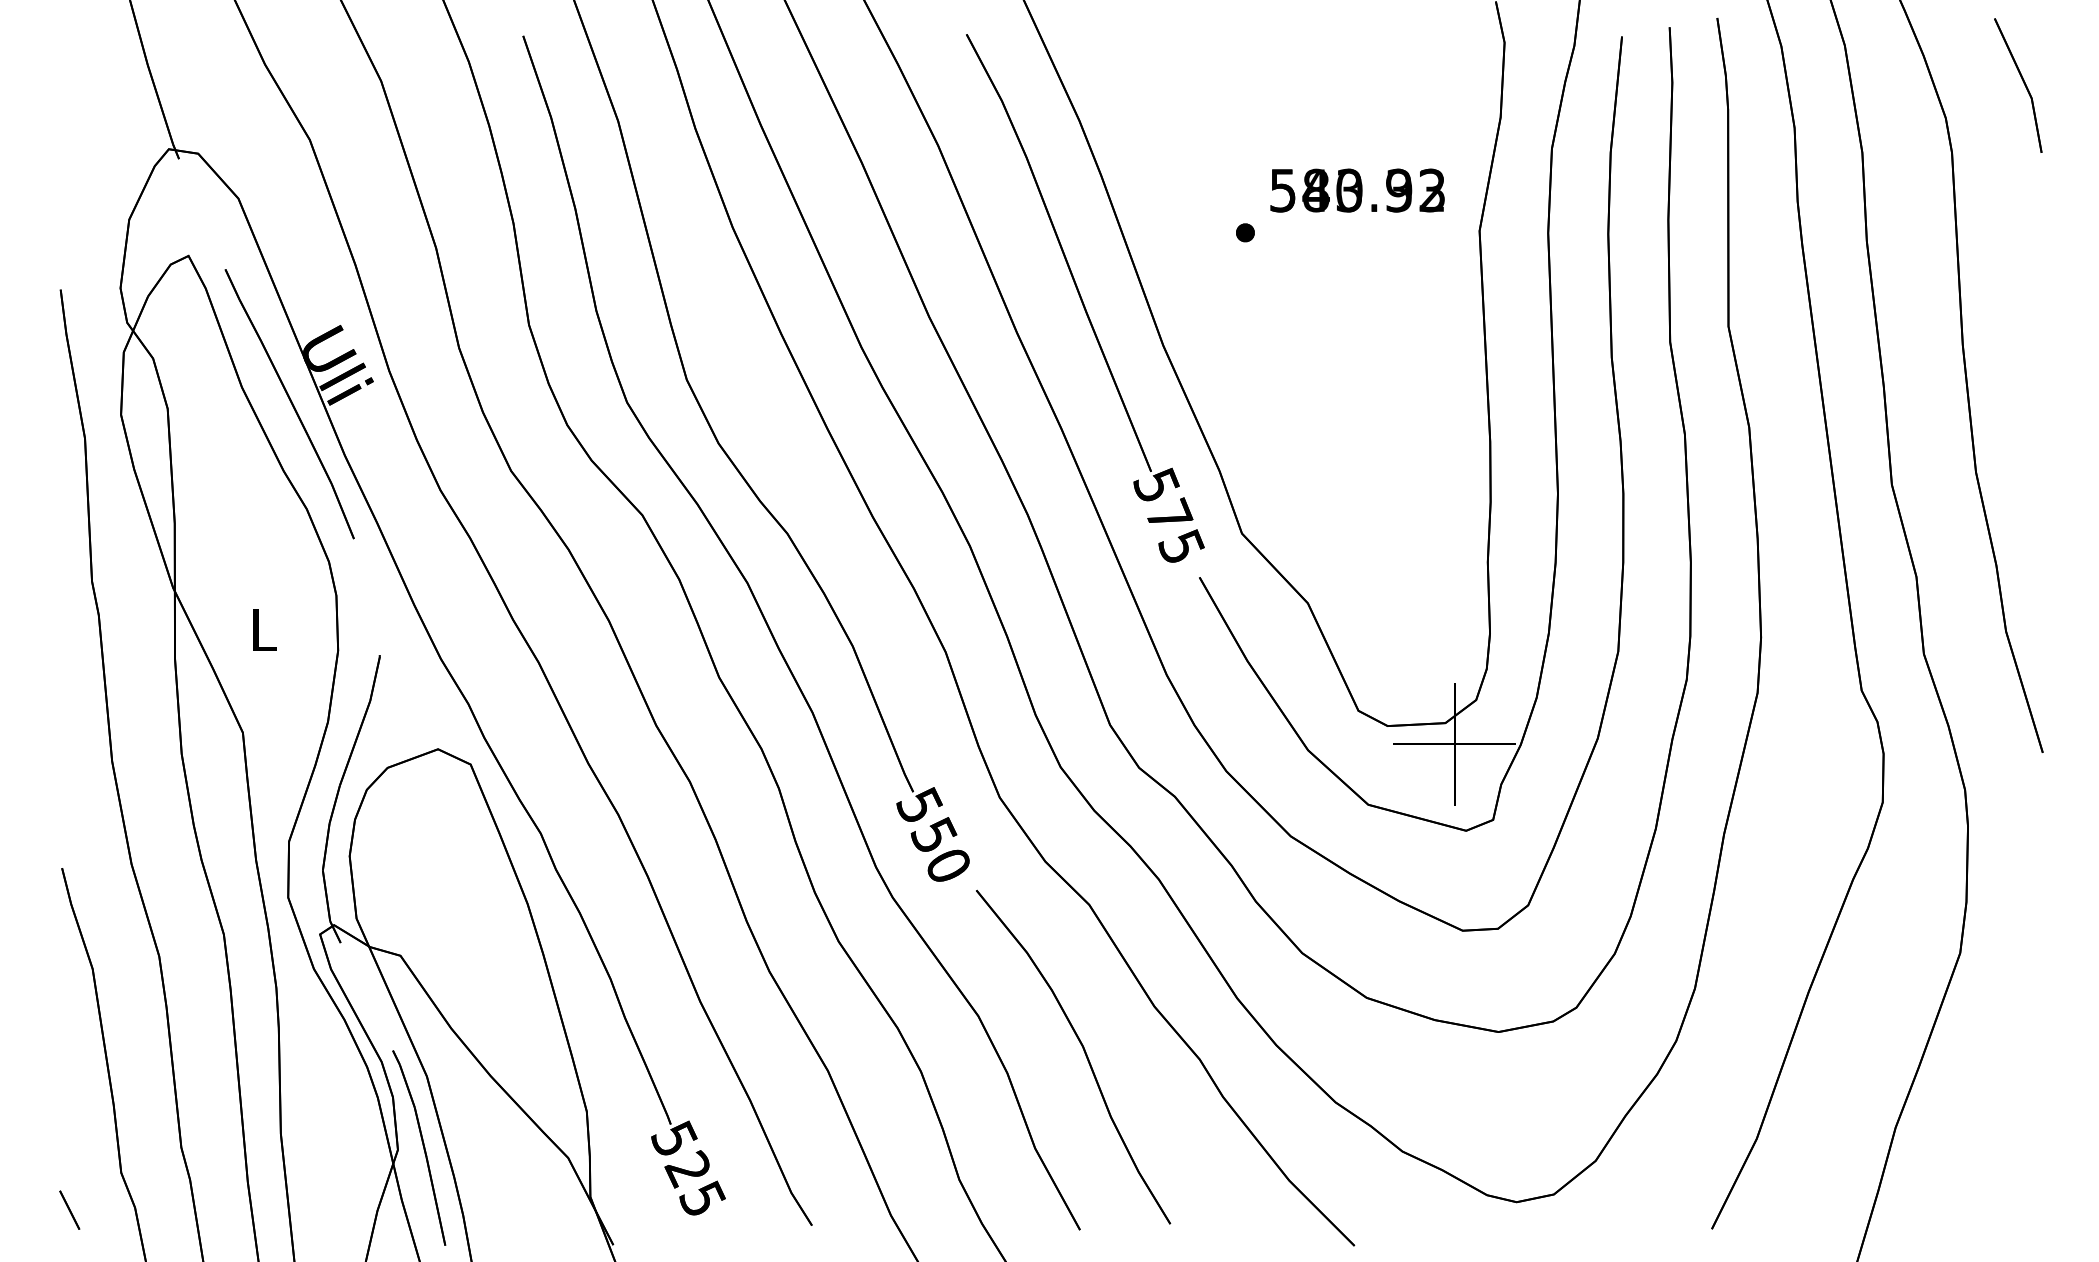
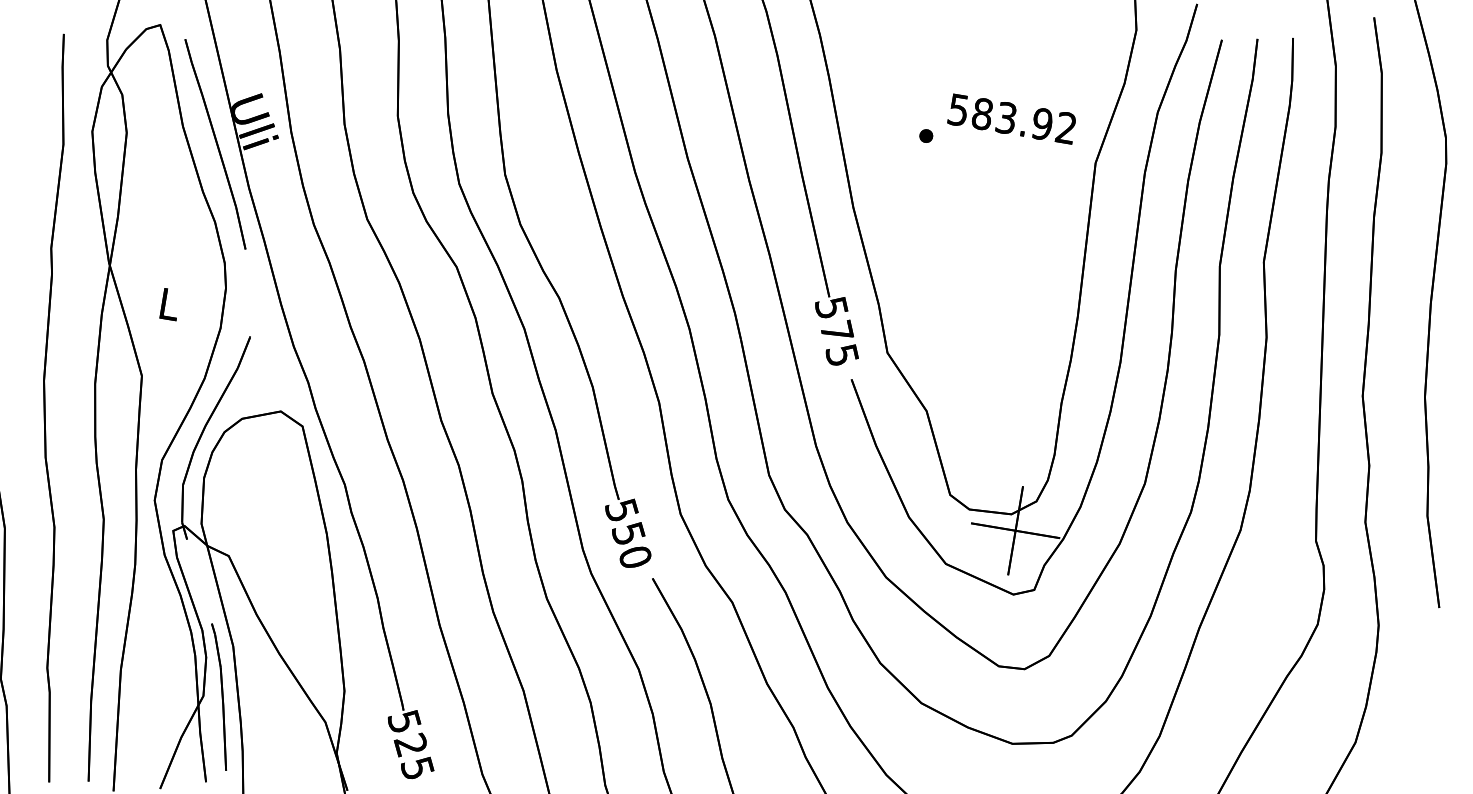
text: (1373, 190) -> (1023, 120), 540.33 -> 583.92

